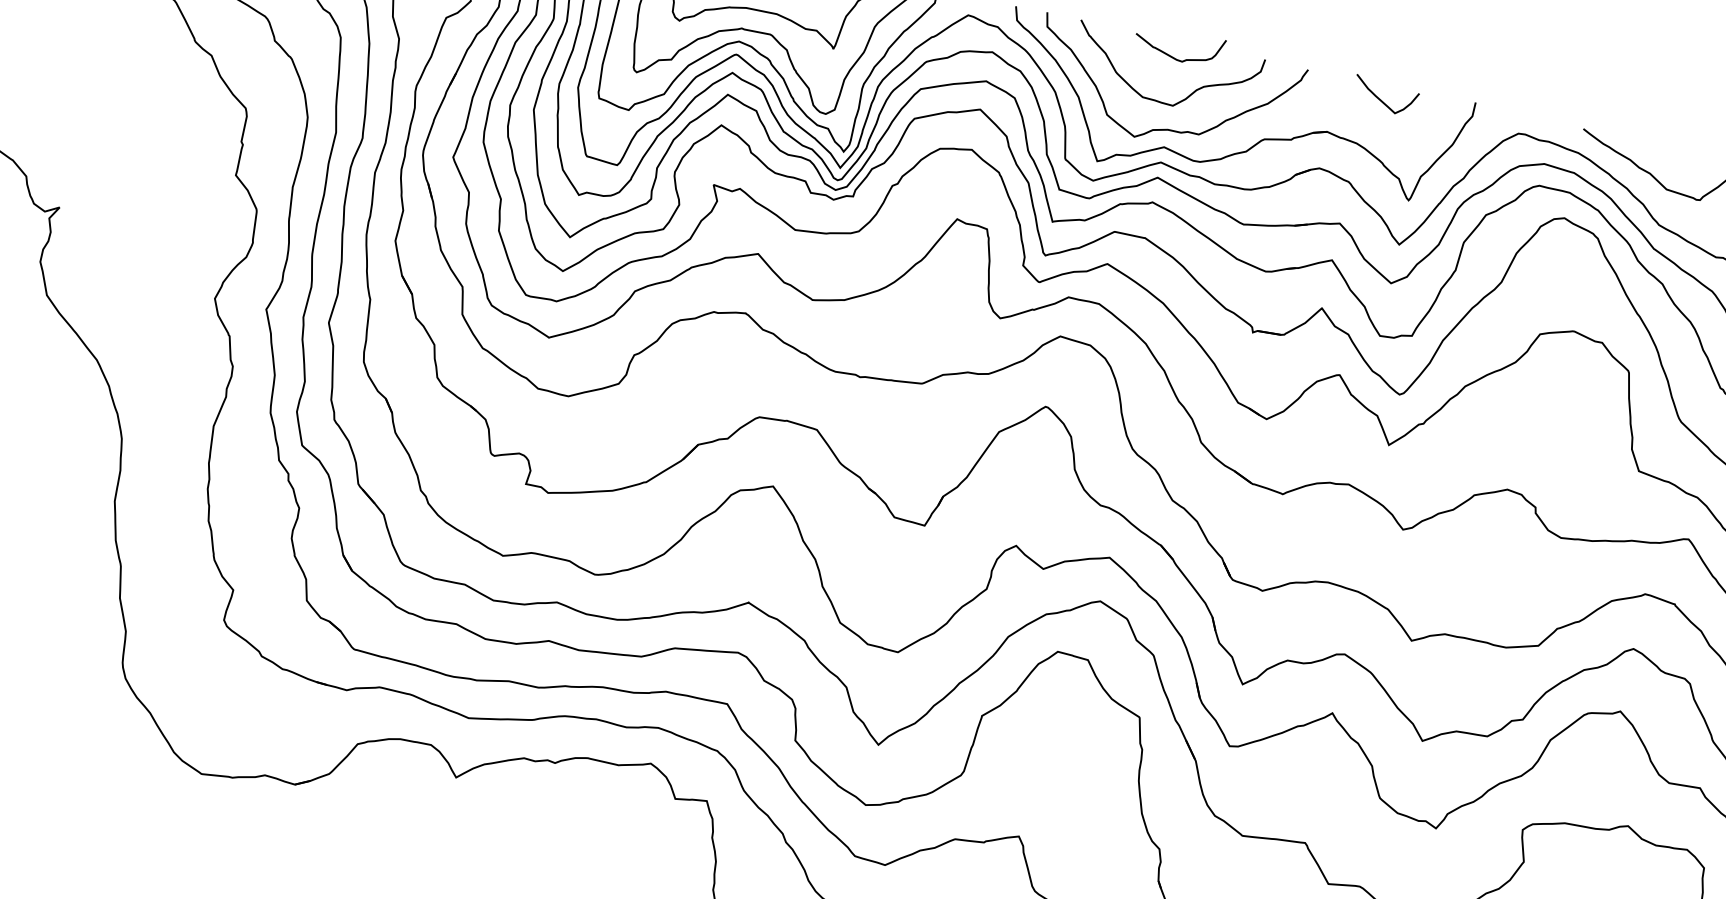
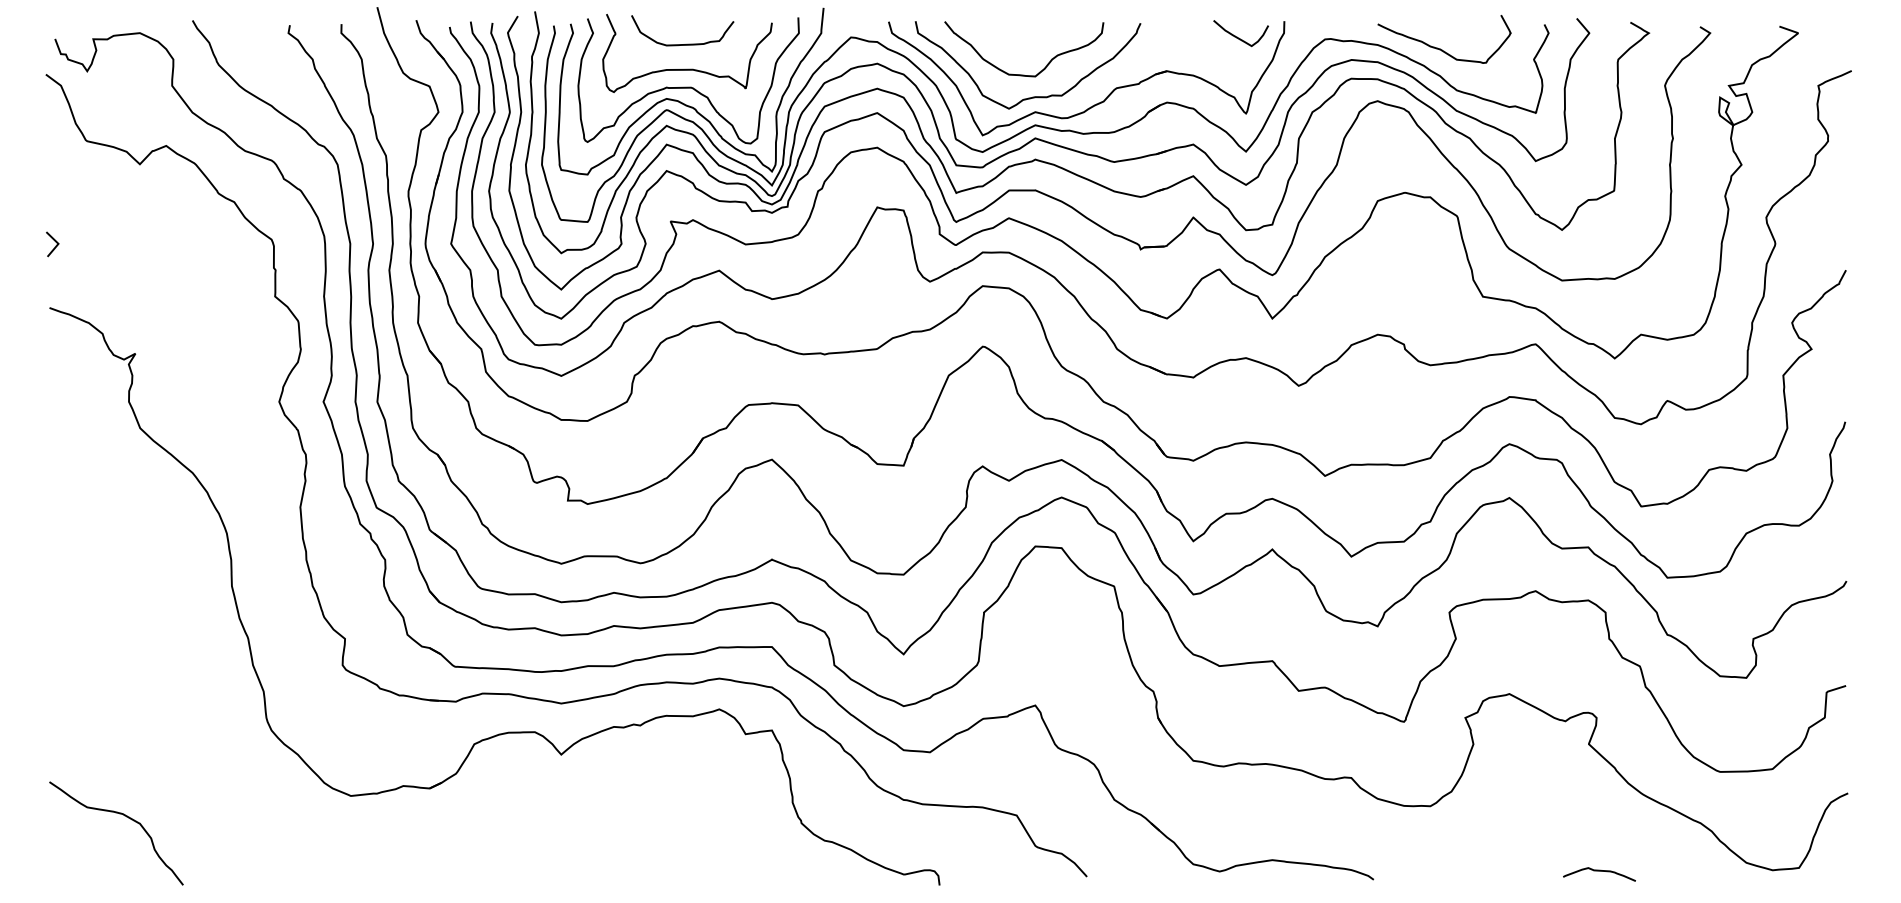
curve: (1172, 56) -> (1026, 35), removed
curve: (1380, 98) -> (1237, 36), moved

